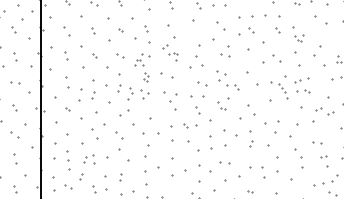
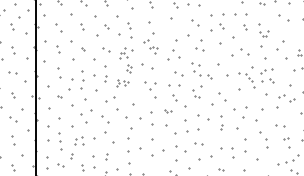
part: (138, 93) -> (122, 82), size x0.6
part: (93, 95) -> (82, 84), size x1.6
part: (190, 125) -> (168, 110), size x0.6

